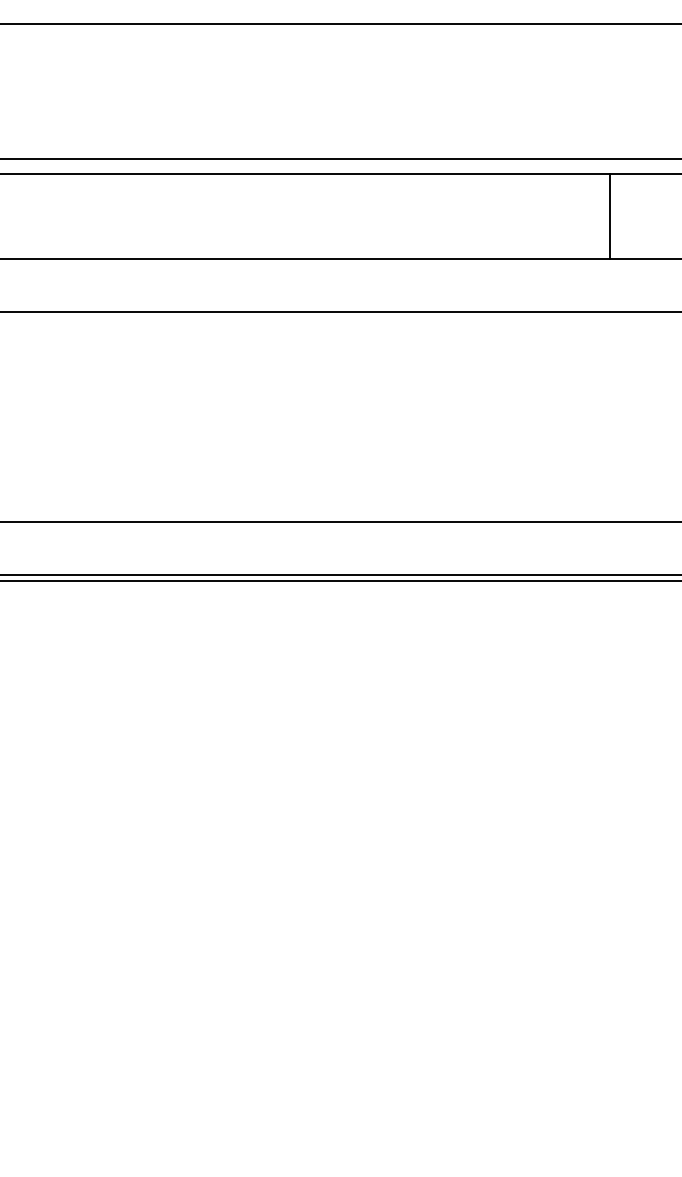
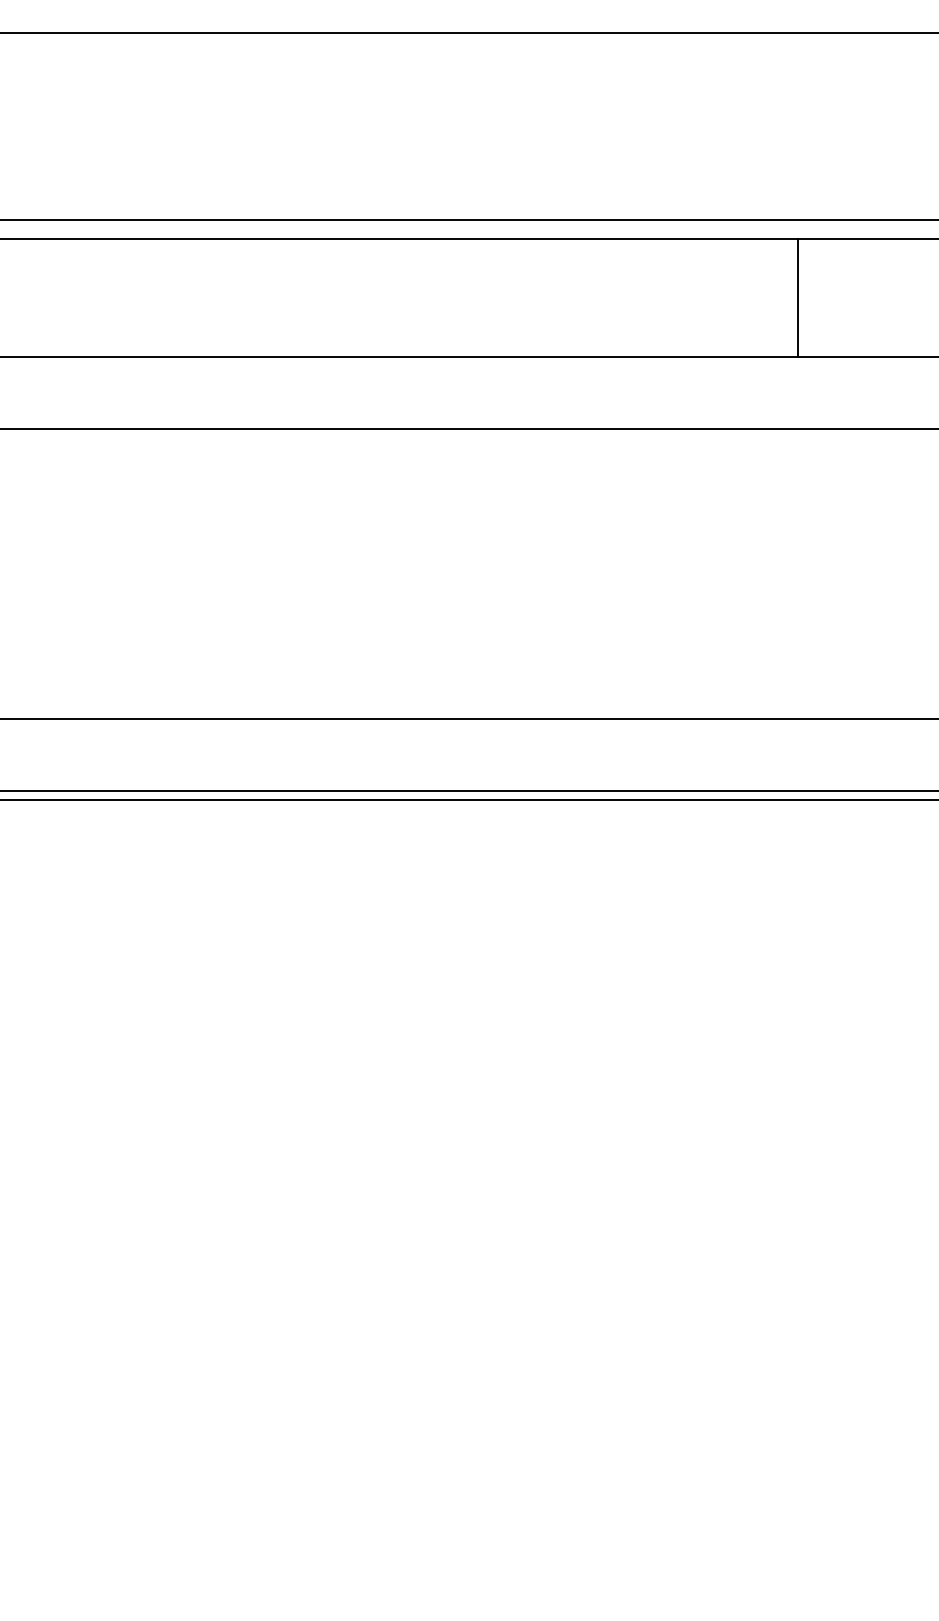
line: (609, 216) -> (797, 298), moved

